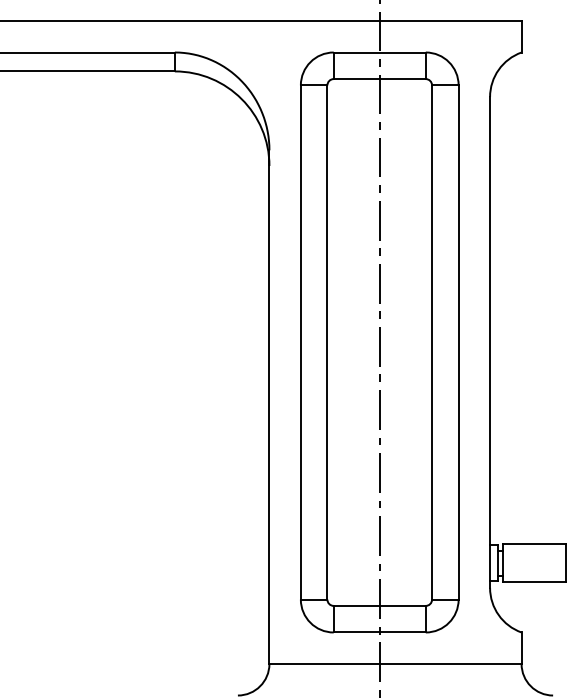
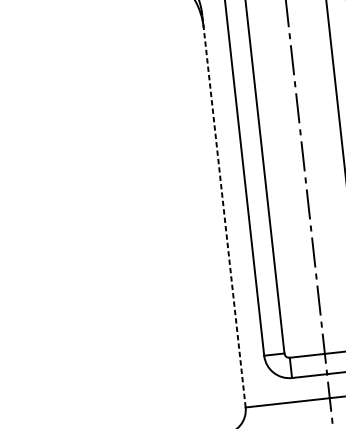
line: (269, 407) -> (224, 211), solid -> dashed

